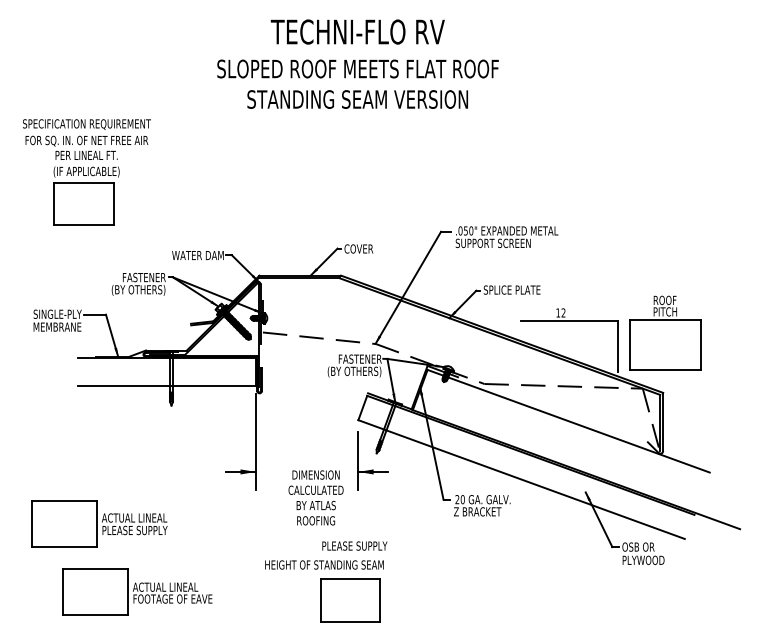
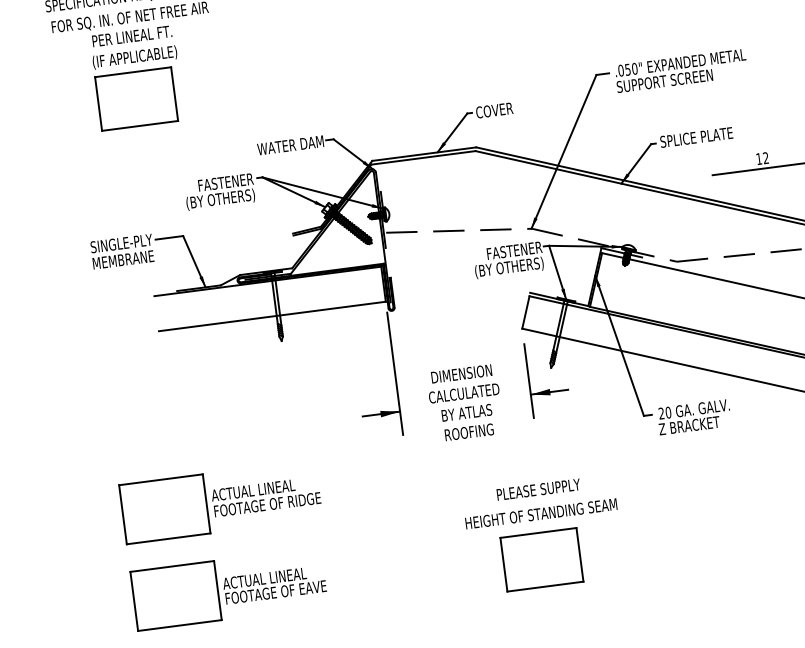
text: (315, 497) -> (464, 402), moved
text: (144, 530) -> (267, 504), PLEASE SUPPLY -> FOOTAGE OF RIDGE
text: (324, 564) -> (541, 513), moved
part: (137, 591) -> (229, 588), moved

